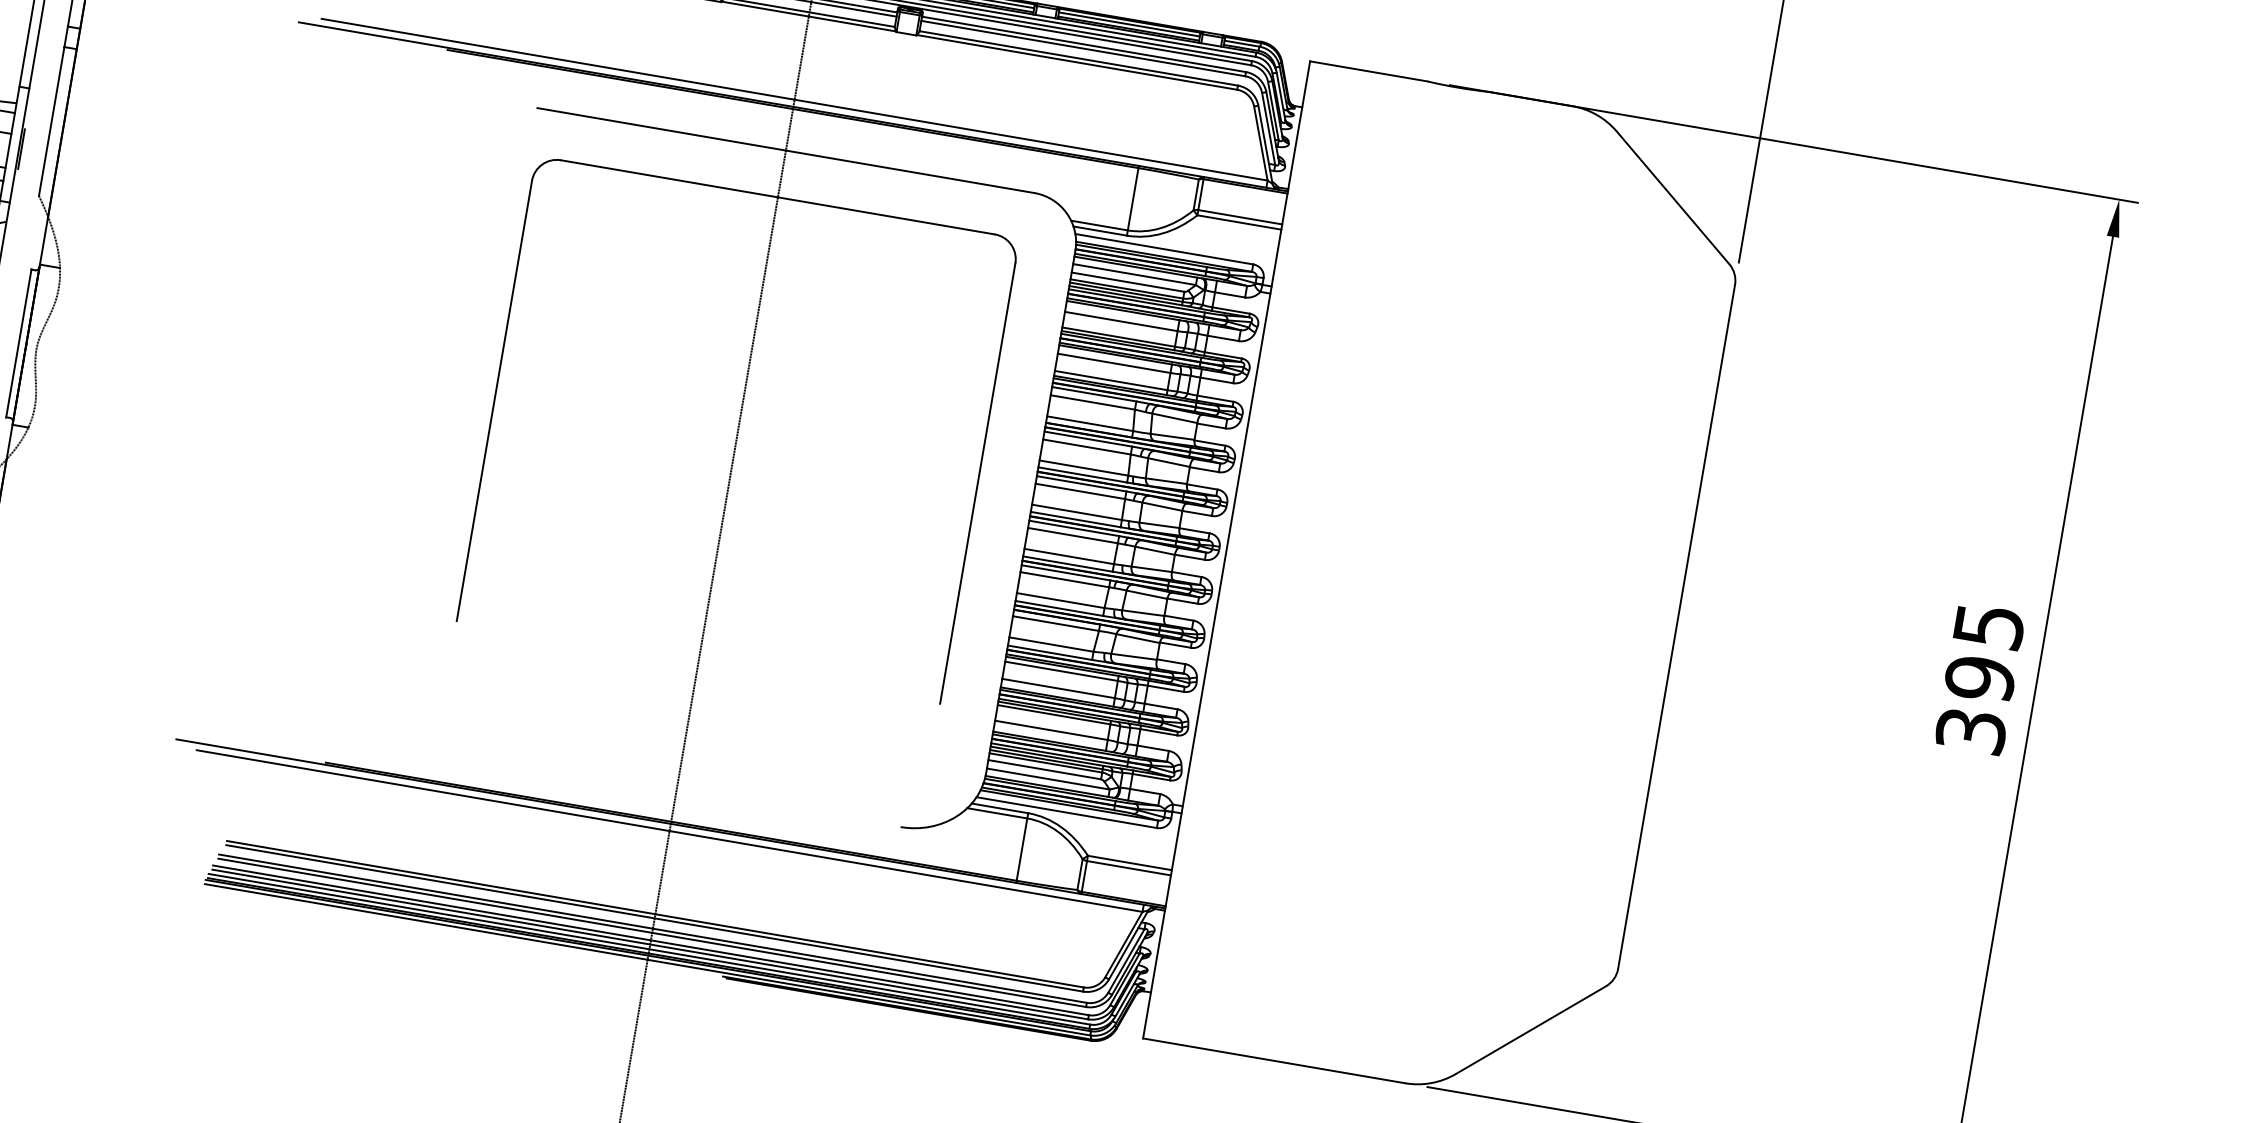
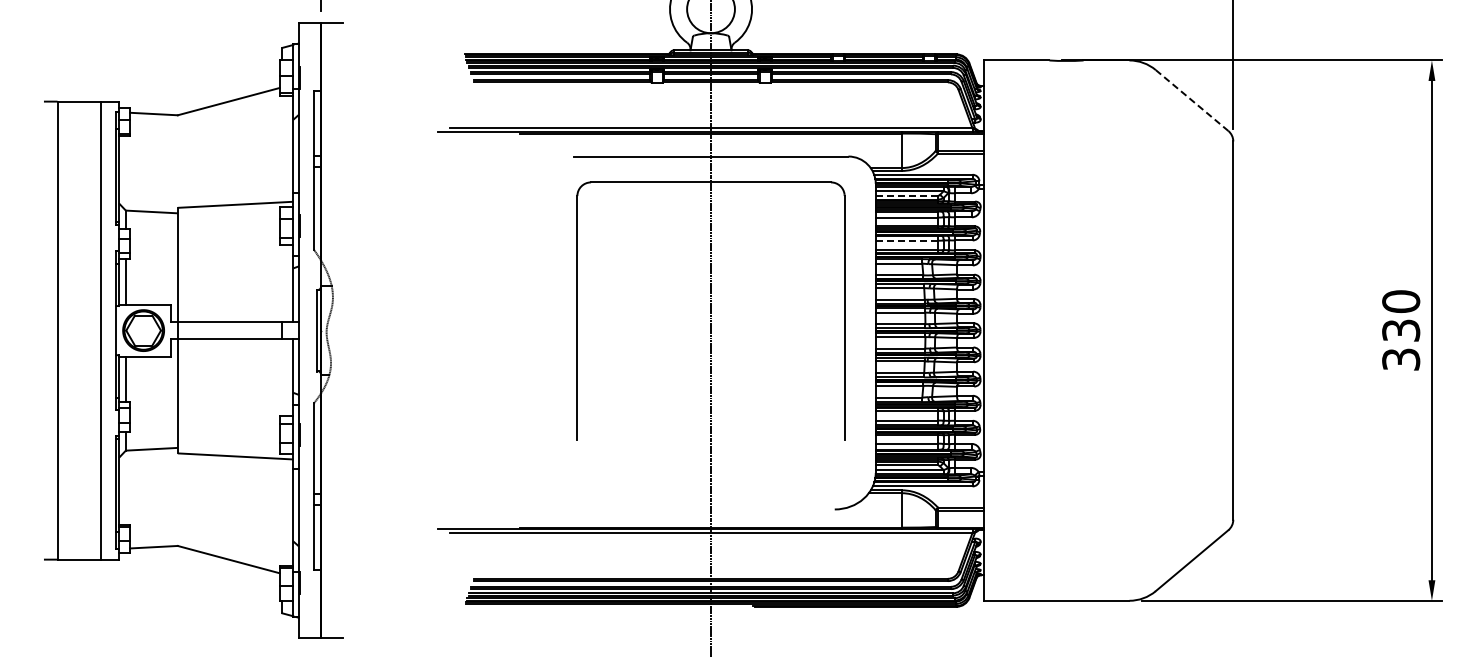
line: (1673, 198) -> (1192, 100), solid -> dashed
line: (1127, 281) -> (906, 195), solid -> dashed
line: (1115, 363) -> (907, 240), solid -> dashed
text: (1985, 653) -> (1401, 316), 395 -> 330

